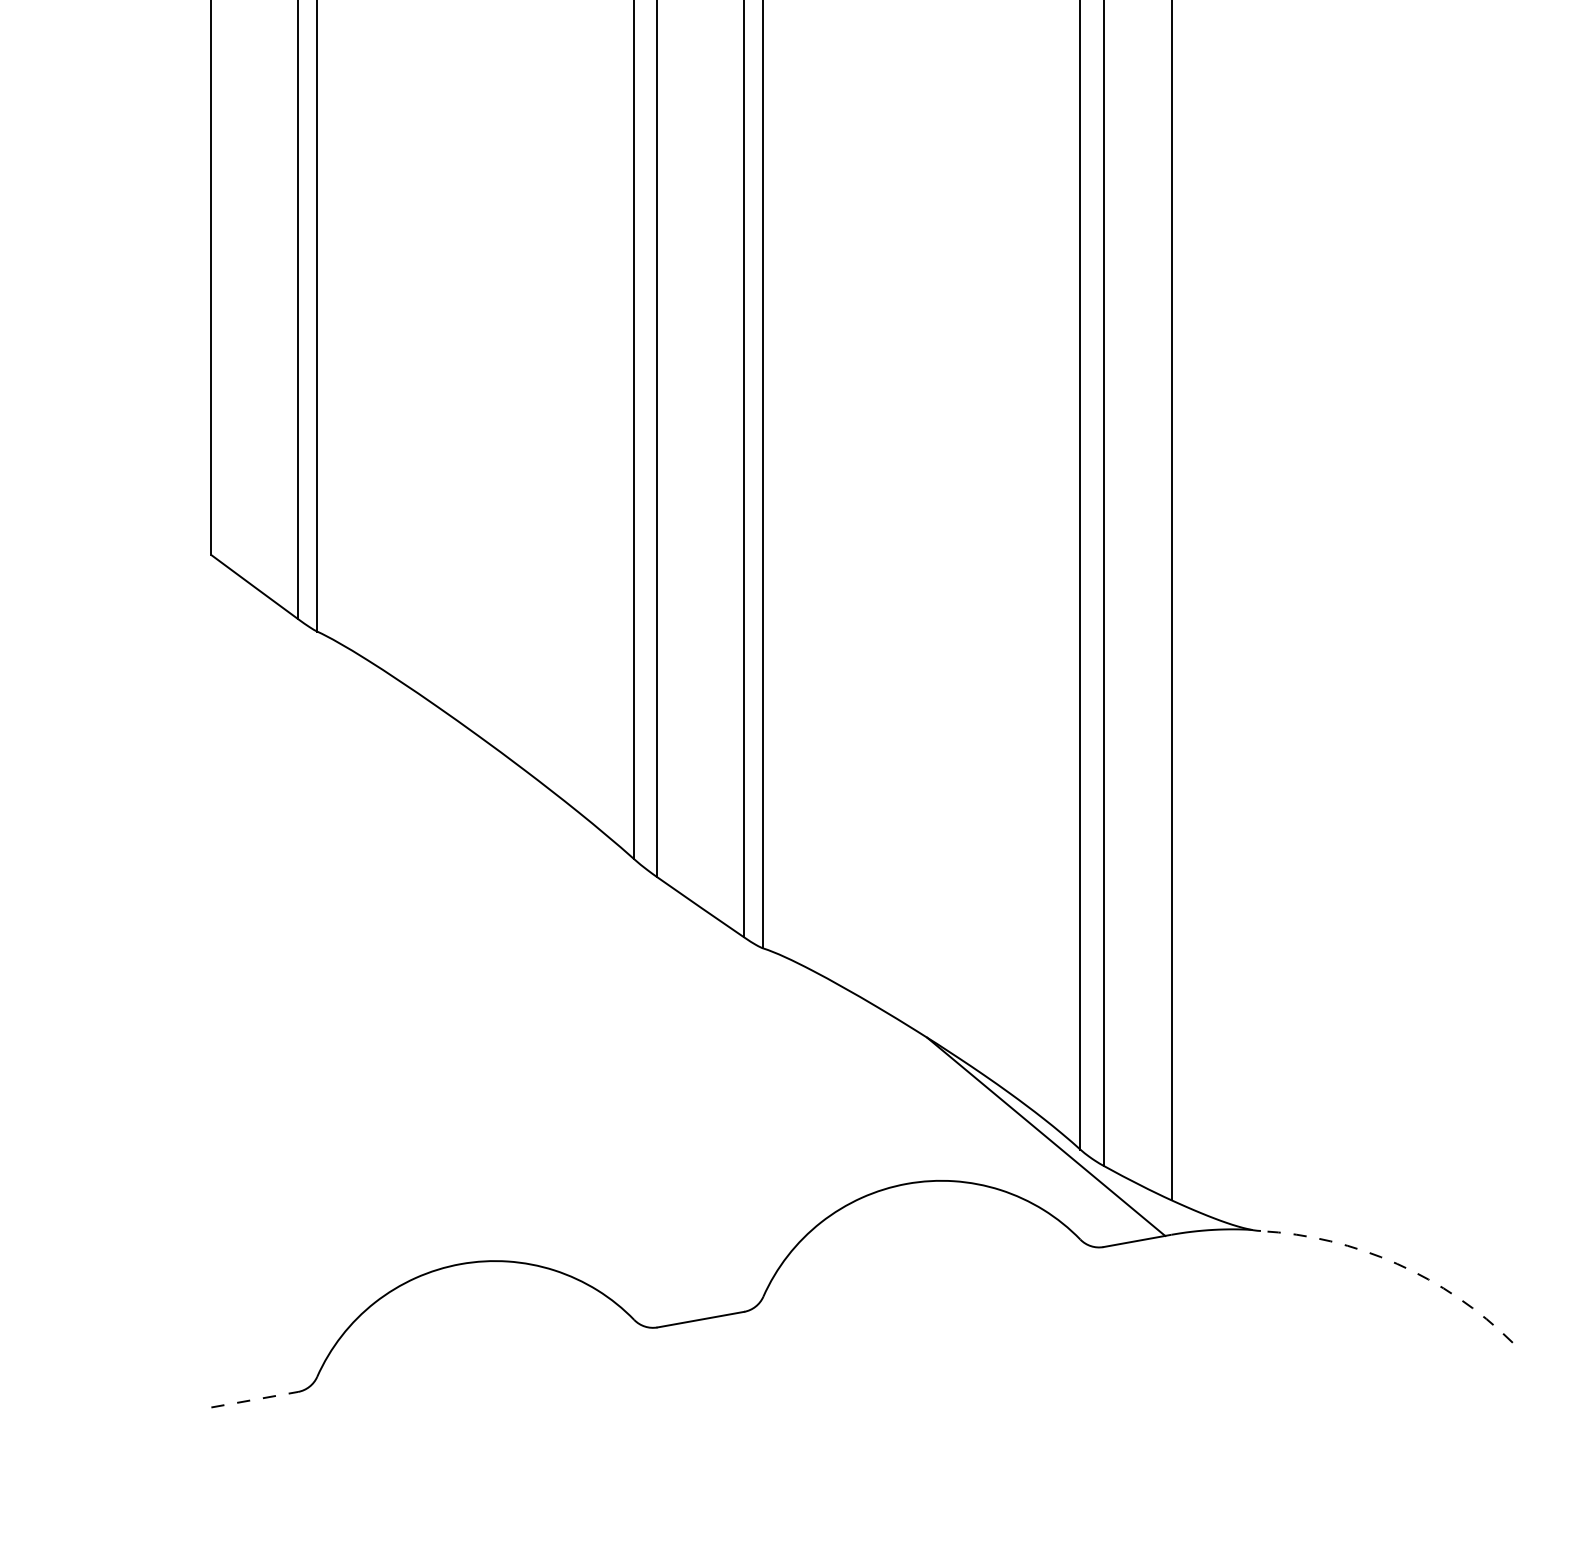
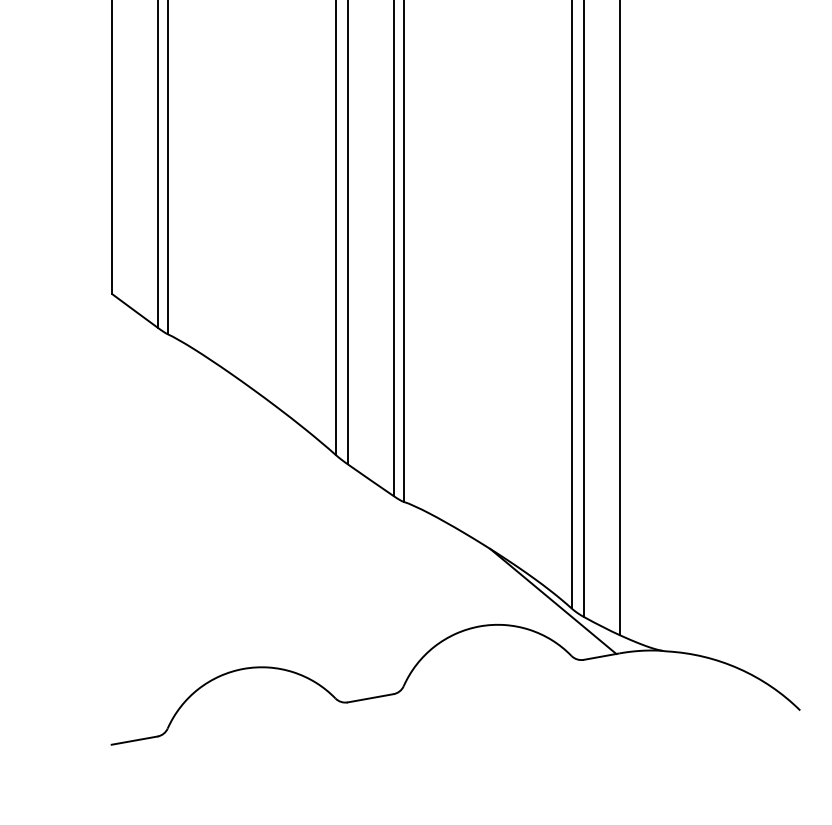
arc: (1397, 1263) -> (739, 668), dashed -> solid
line: (256, 1399) -> (135, 740), dashed -> solid

